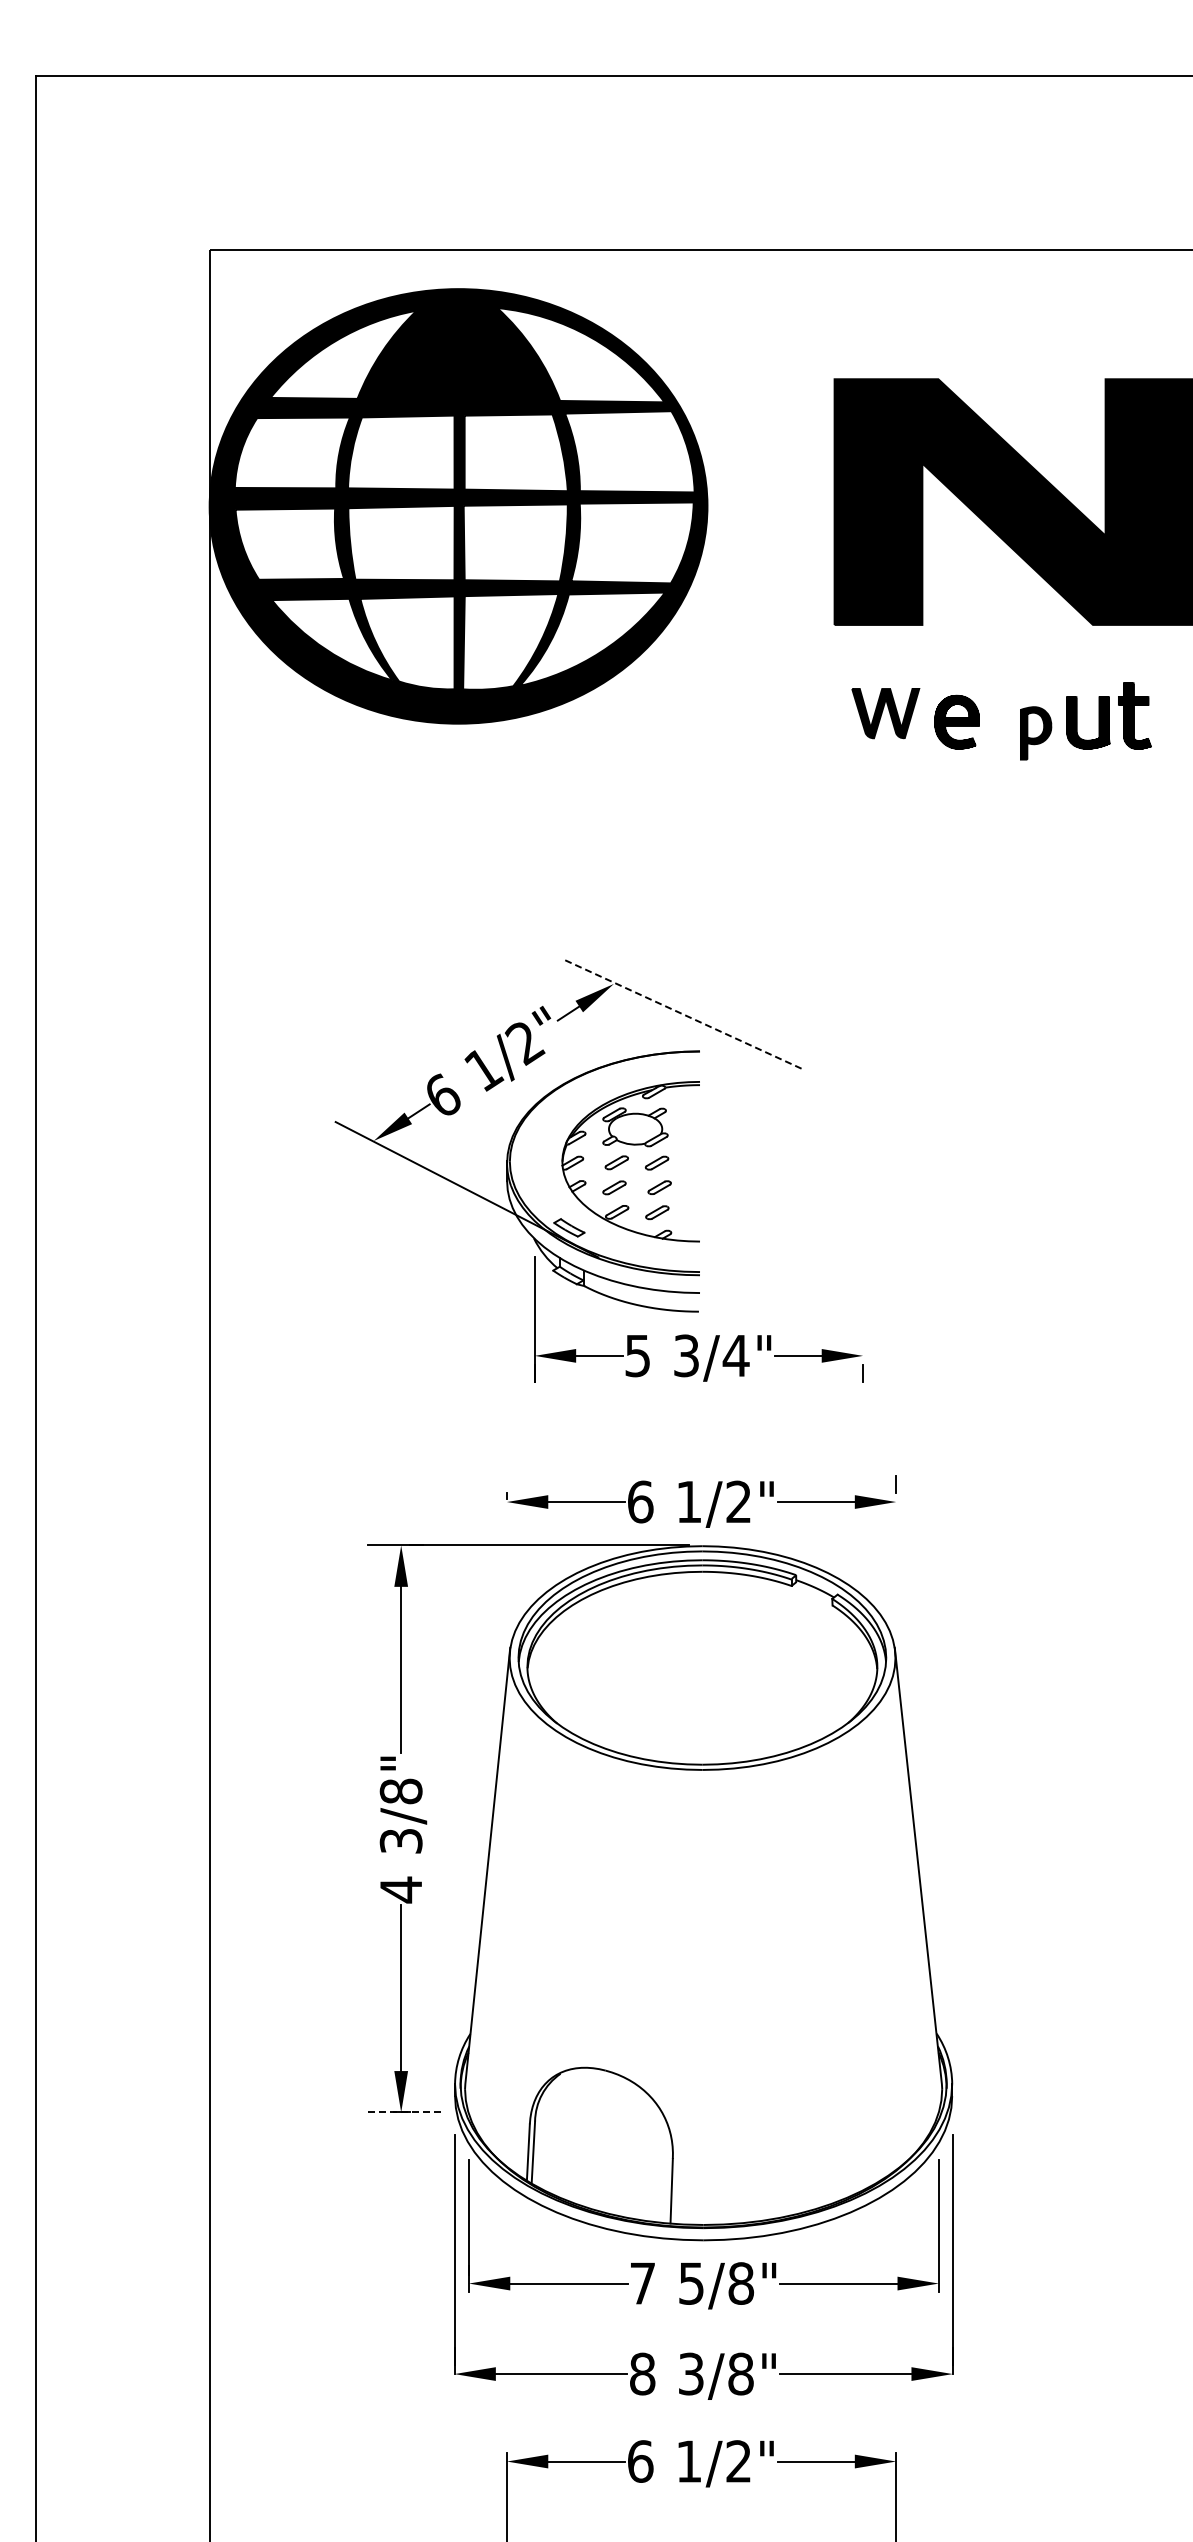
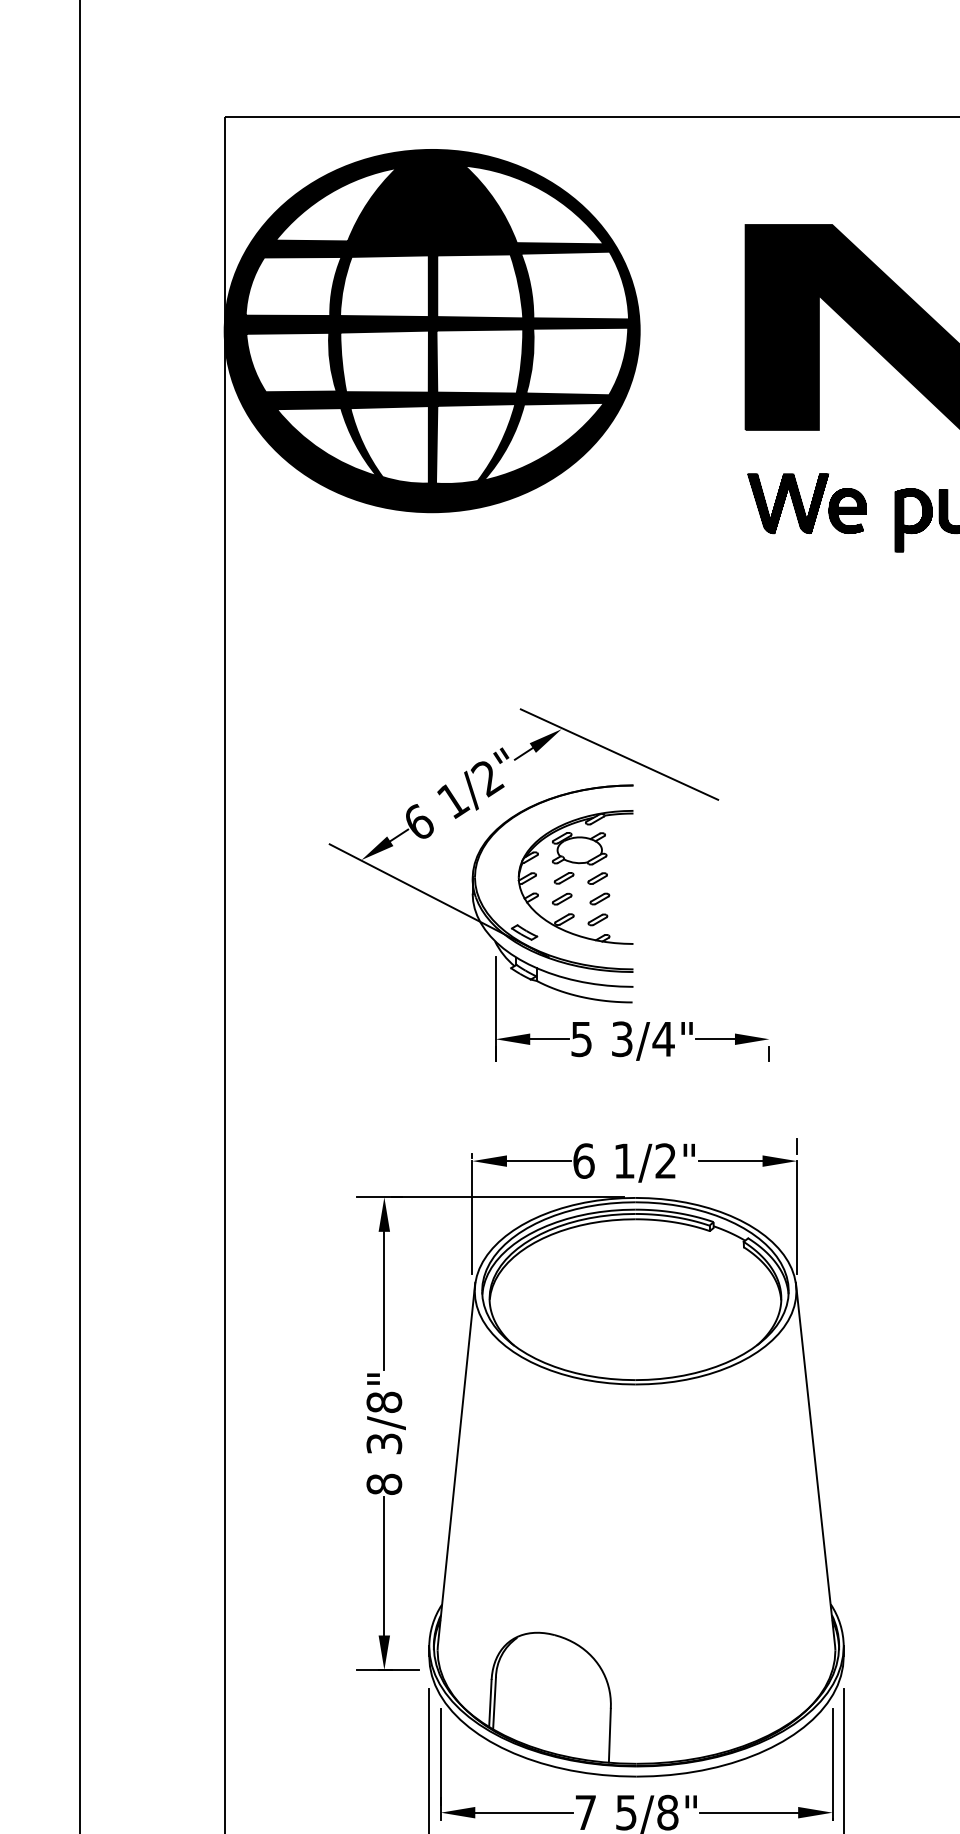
part: (885, 713) -> (788, 503), size x1.43
part: (1035, 733) -> (913, 520), size x1.43
line: (682, 1014) -> (618, 754), dashed -> solid
line: (506, 1569) -> (472, 1217), added
line: (896, 1569) -> (797, 1217), added
text: (400, 1889) -> (383, 1484), 4 -> 8
line: (405, 2112) -> (387, 1670), dashed -> solid

